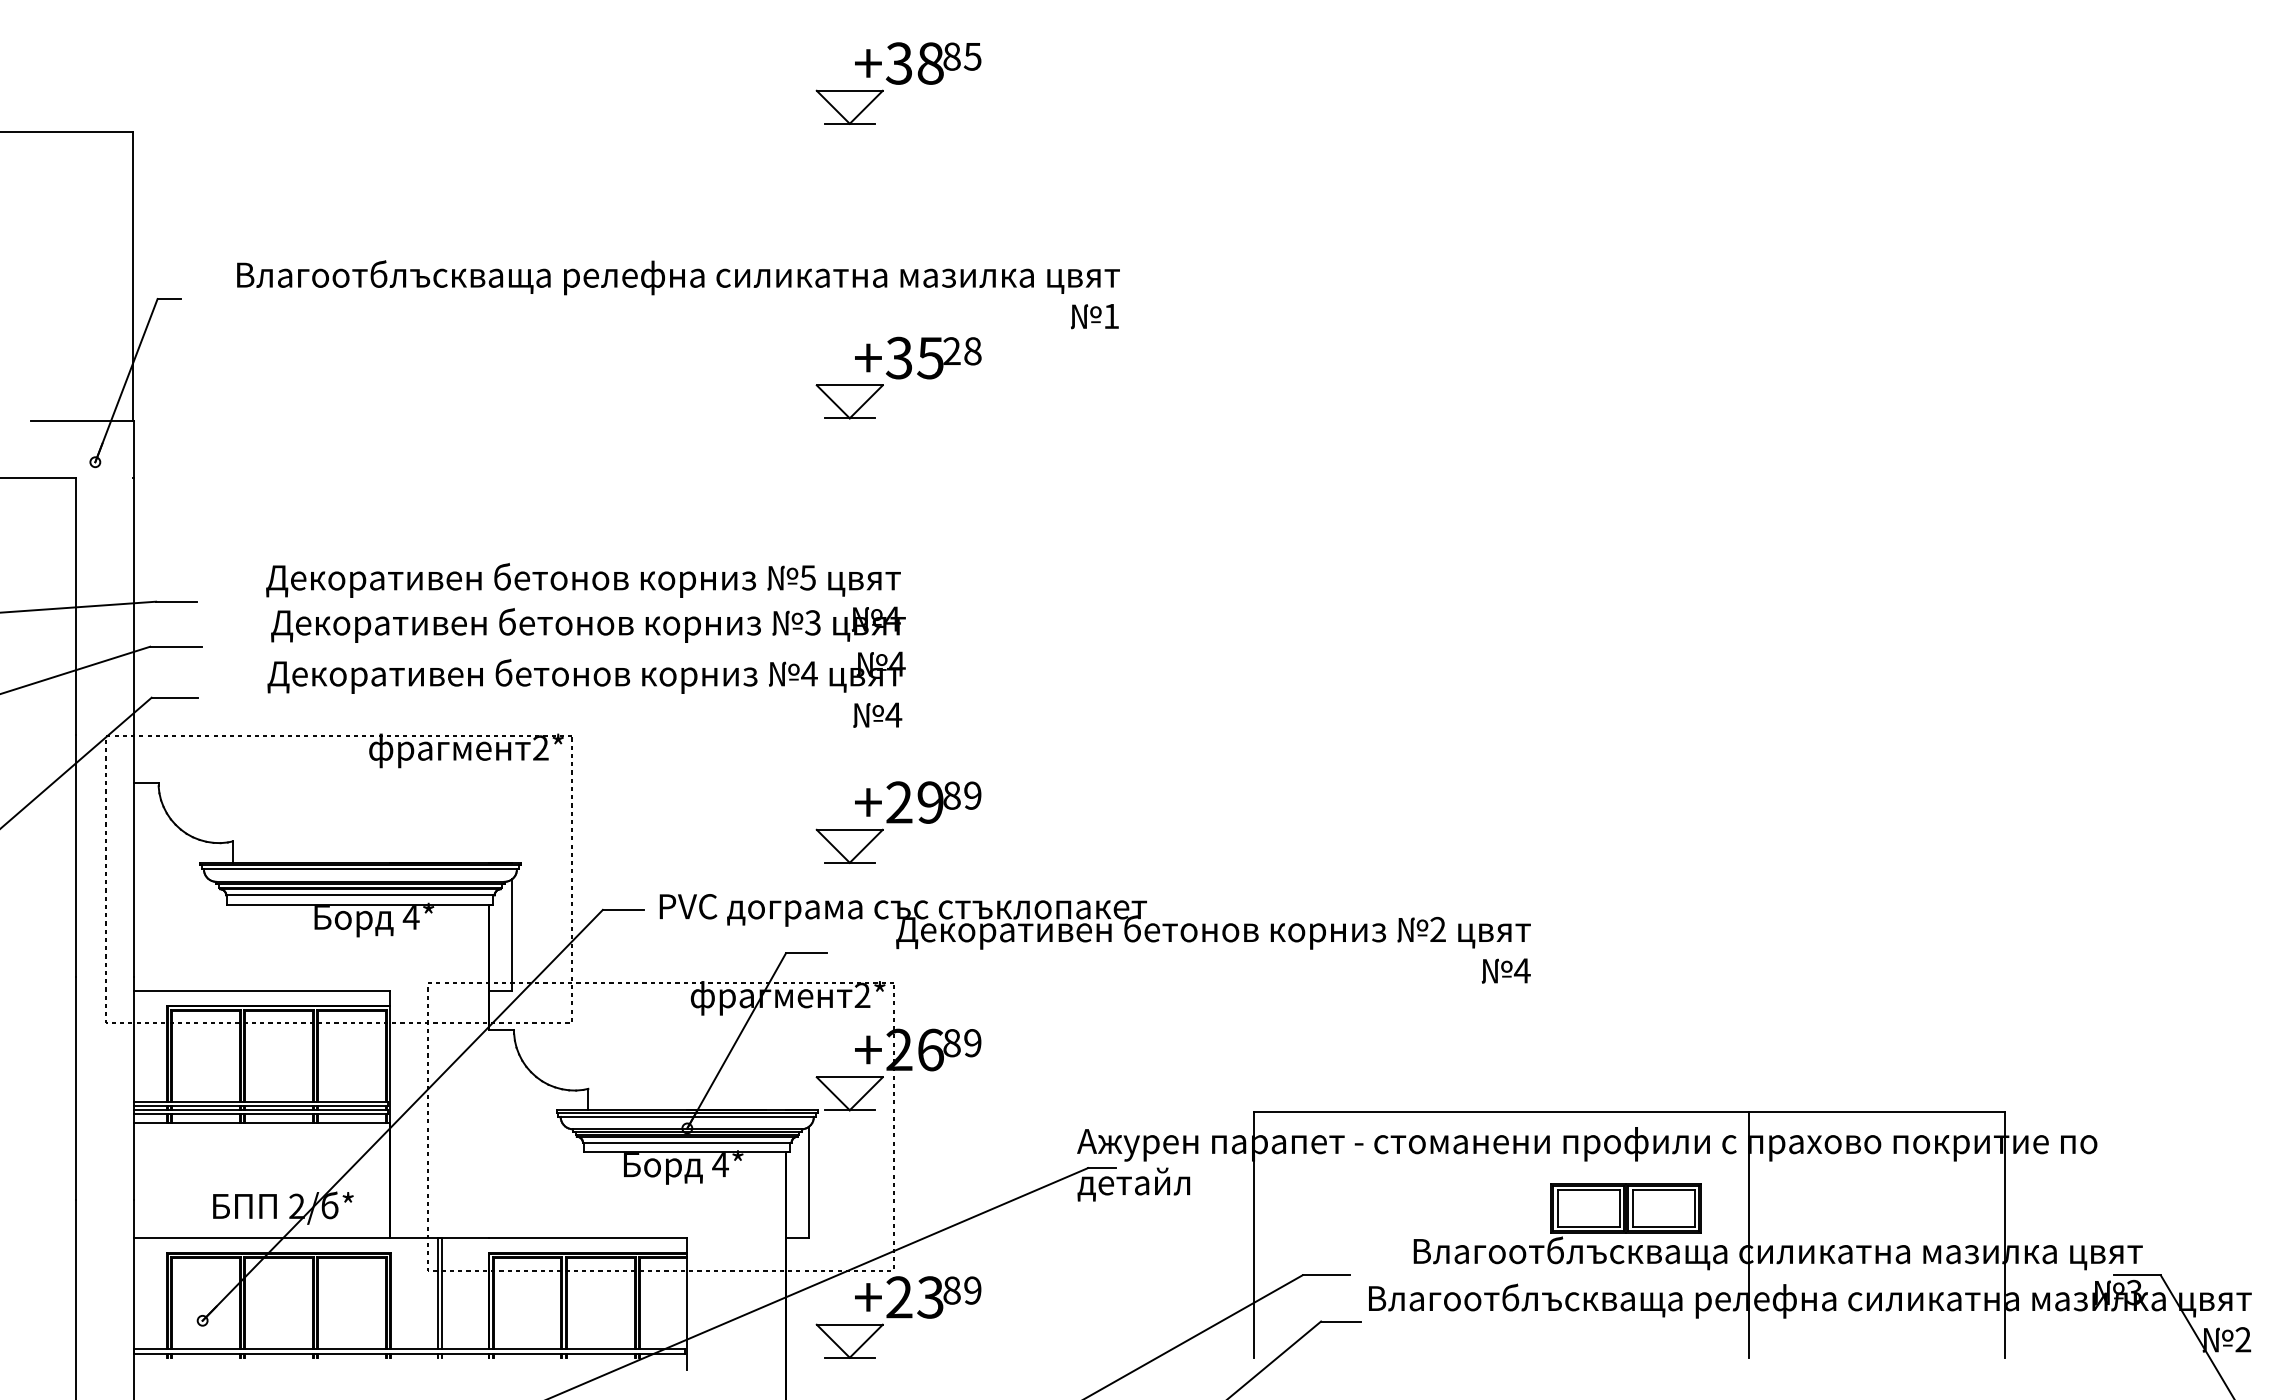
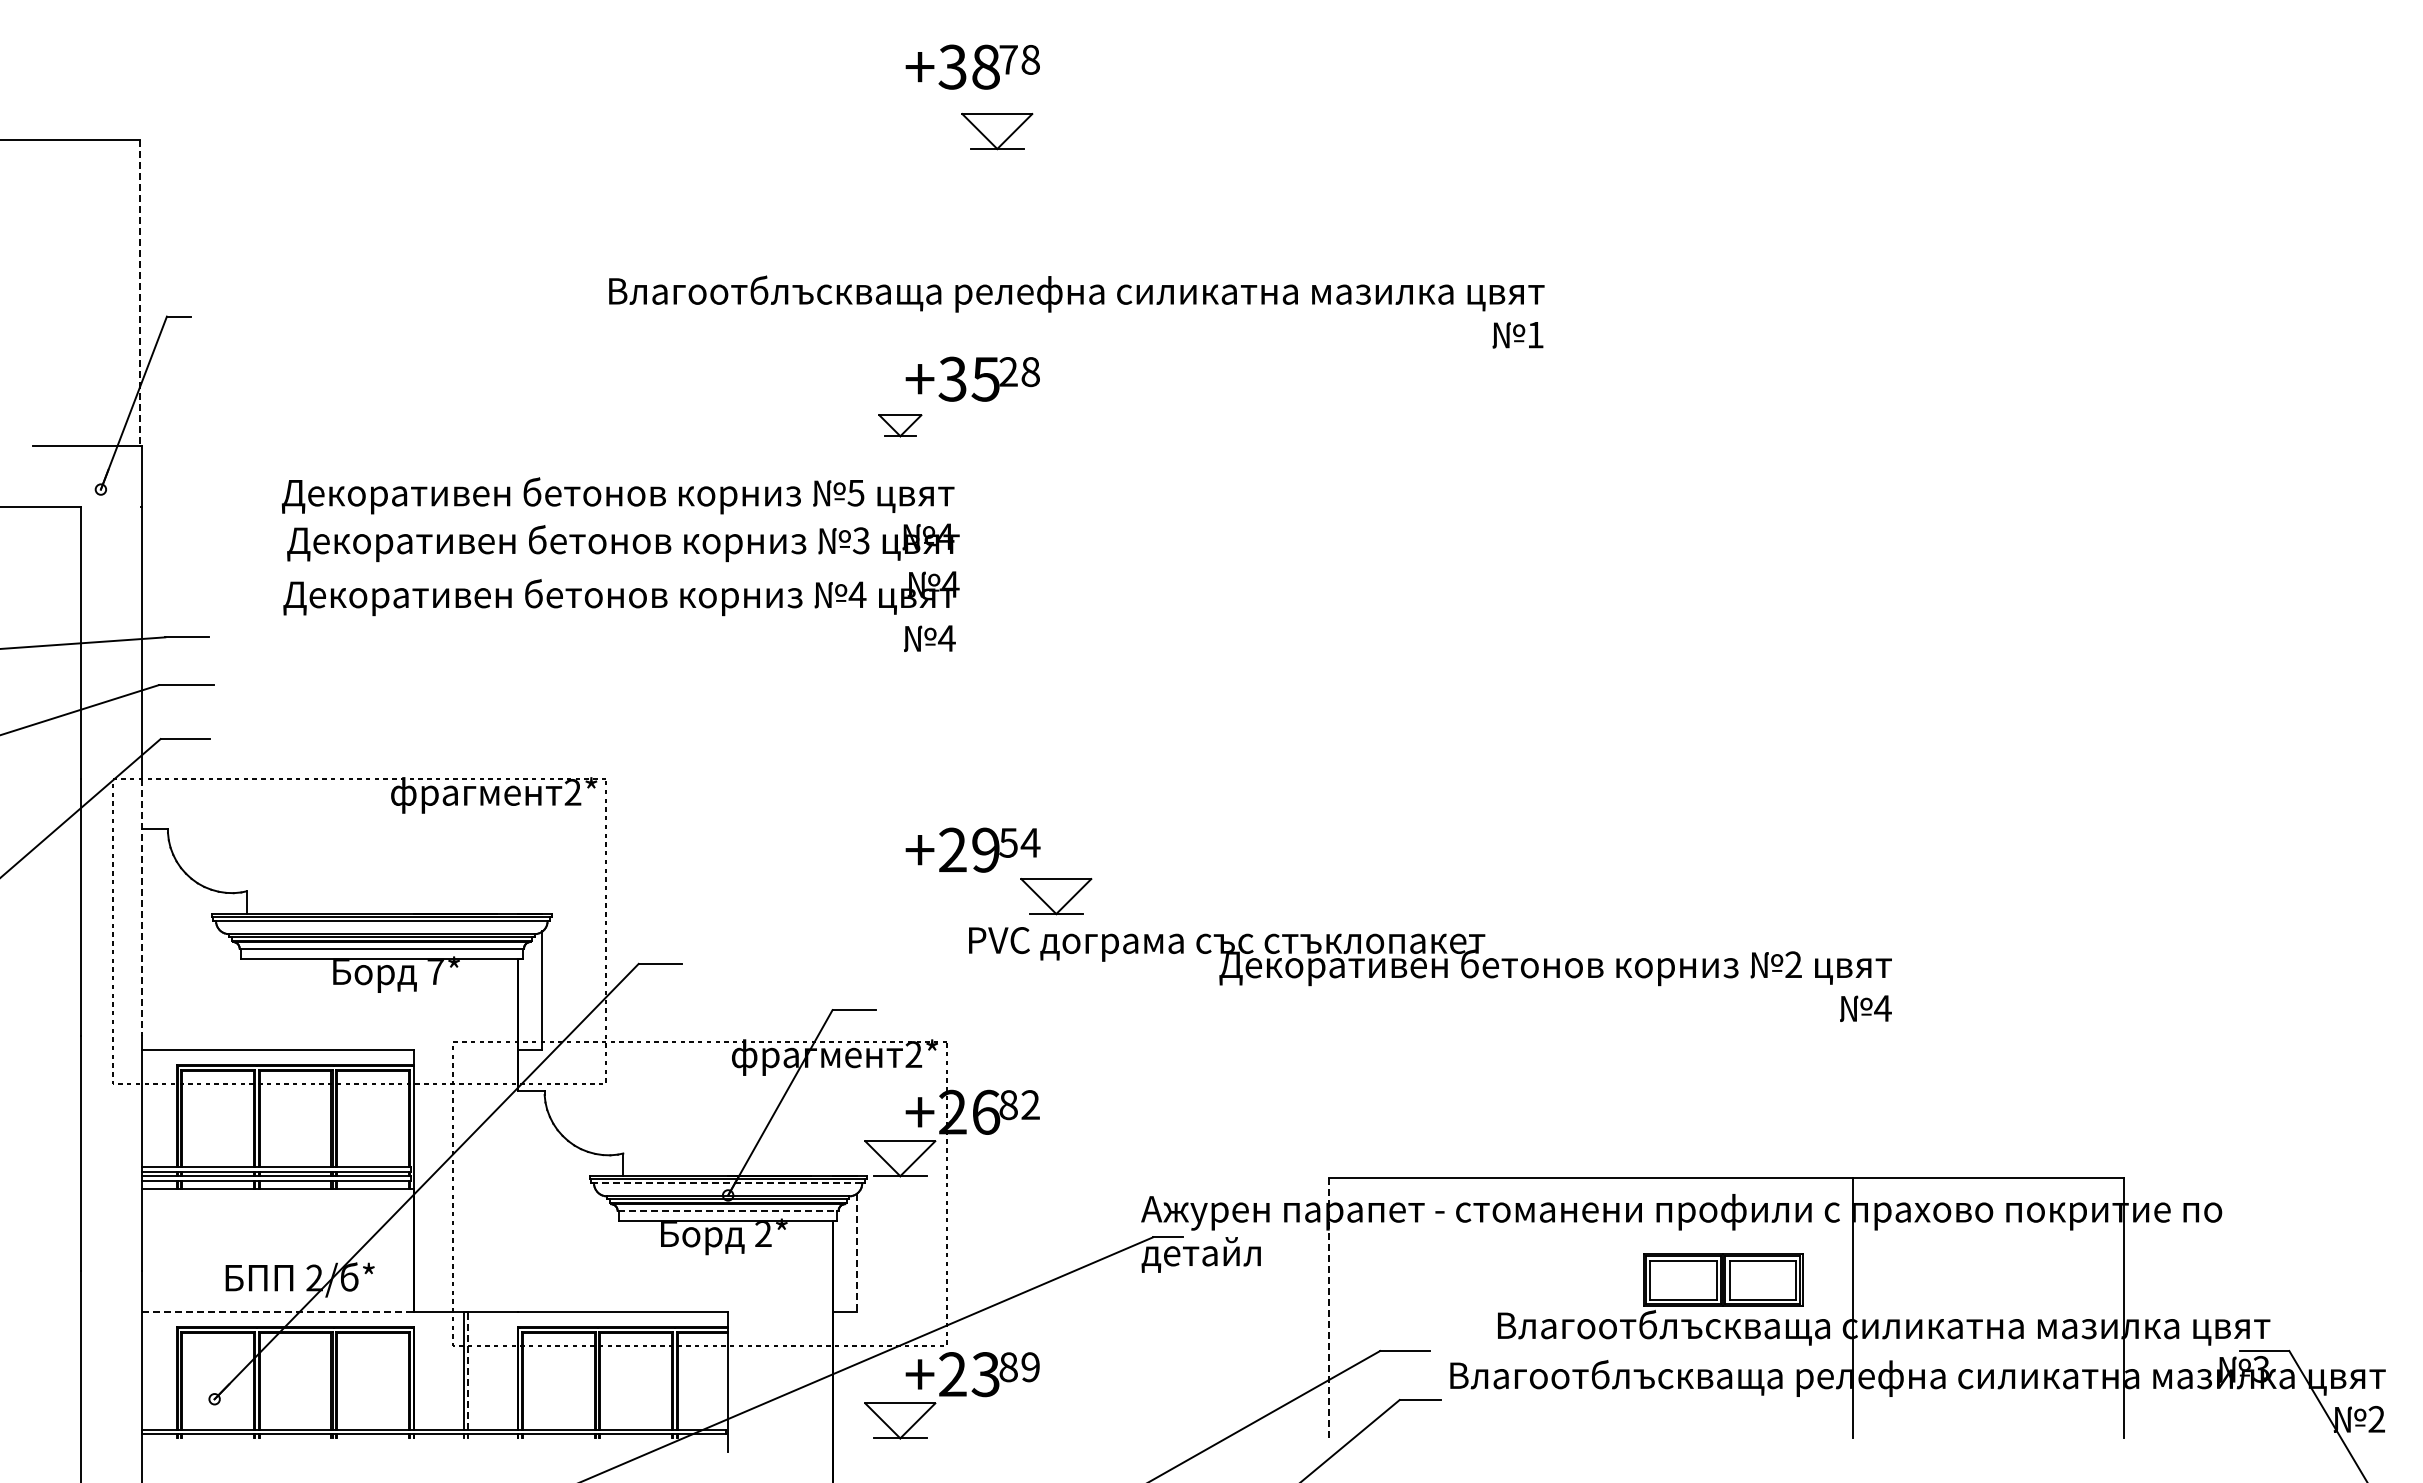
text: (962, 56) -> (1019, 59), 85 -> 78
part: (849, 107) -> (997, 131), moved
line: (132, 276) -> (140, 292), solid -> dashed
text: (678, 294) -> (1076, 311), moved
part: (849, 401) -> (900, 425), size x0.6
text: (585, 645) -> (620, 564), moved
text: (962, 795) -> (1019, 842), 89 -> 54
part: (849, 846) -> (1056, 896), moved
line: (133, 856) -> (141, 907), solid -> dashed
text: (411, 918) -> (435, 972), 4* -> 7*
text: (1095, 938) -> (1430, 974), moved
text: (972, 1043) -> (1030, 1105), 89 -> 82
line: (687, 1117) -> (728, 1183), solid -> dashed
line: (687, 1142) -> (728, 1210), solid -> dashed
text: (720, 1165) -> (763, 1234), 4* -> 2*
line: (809, 1183) -> (857, 1253), solid -> dashed
line: (1253, 1234) -> (1328, 1307), solid -> dashed
line: (261, 1237) -> (277, 1311), solid -> dashed
line: (442, 1293) -> (468, 1370), solid -> dashed

